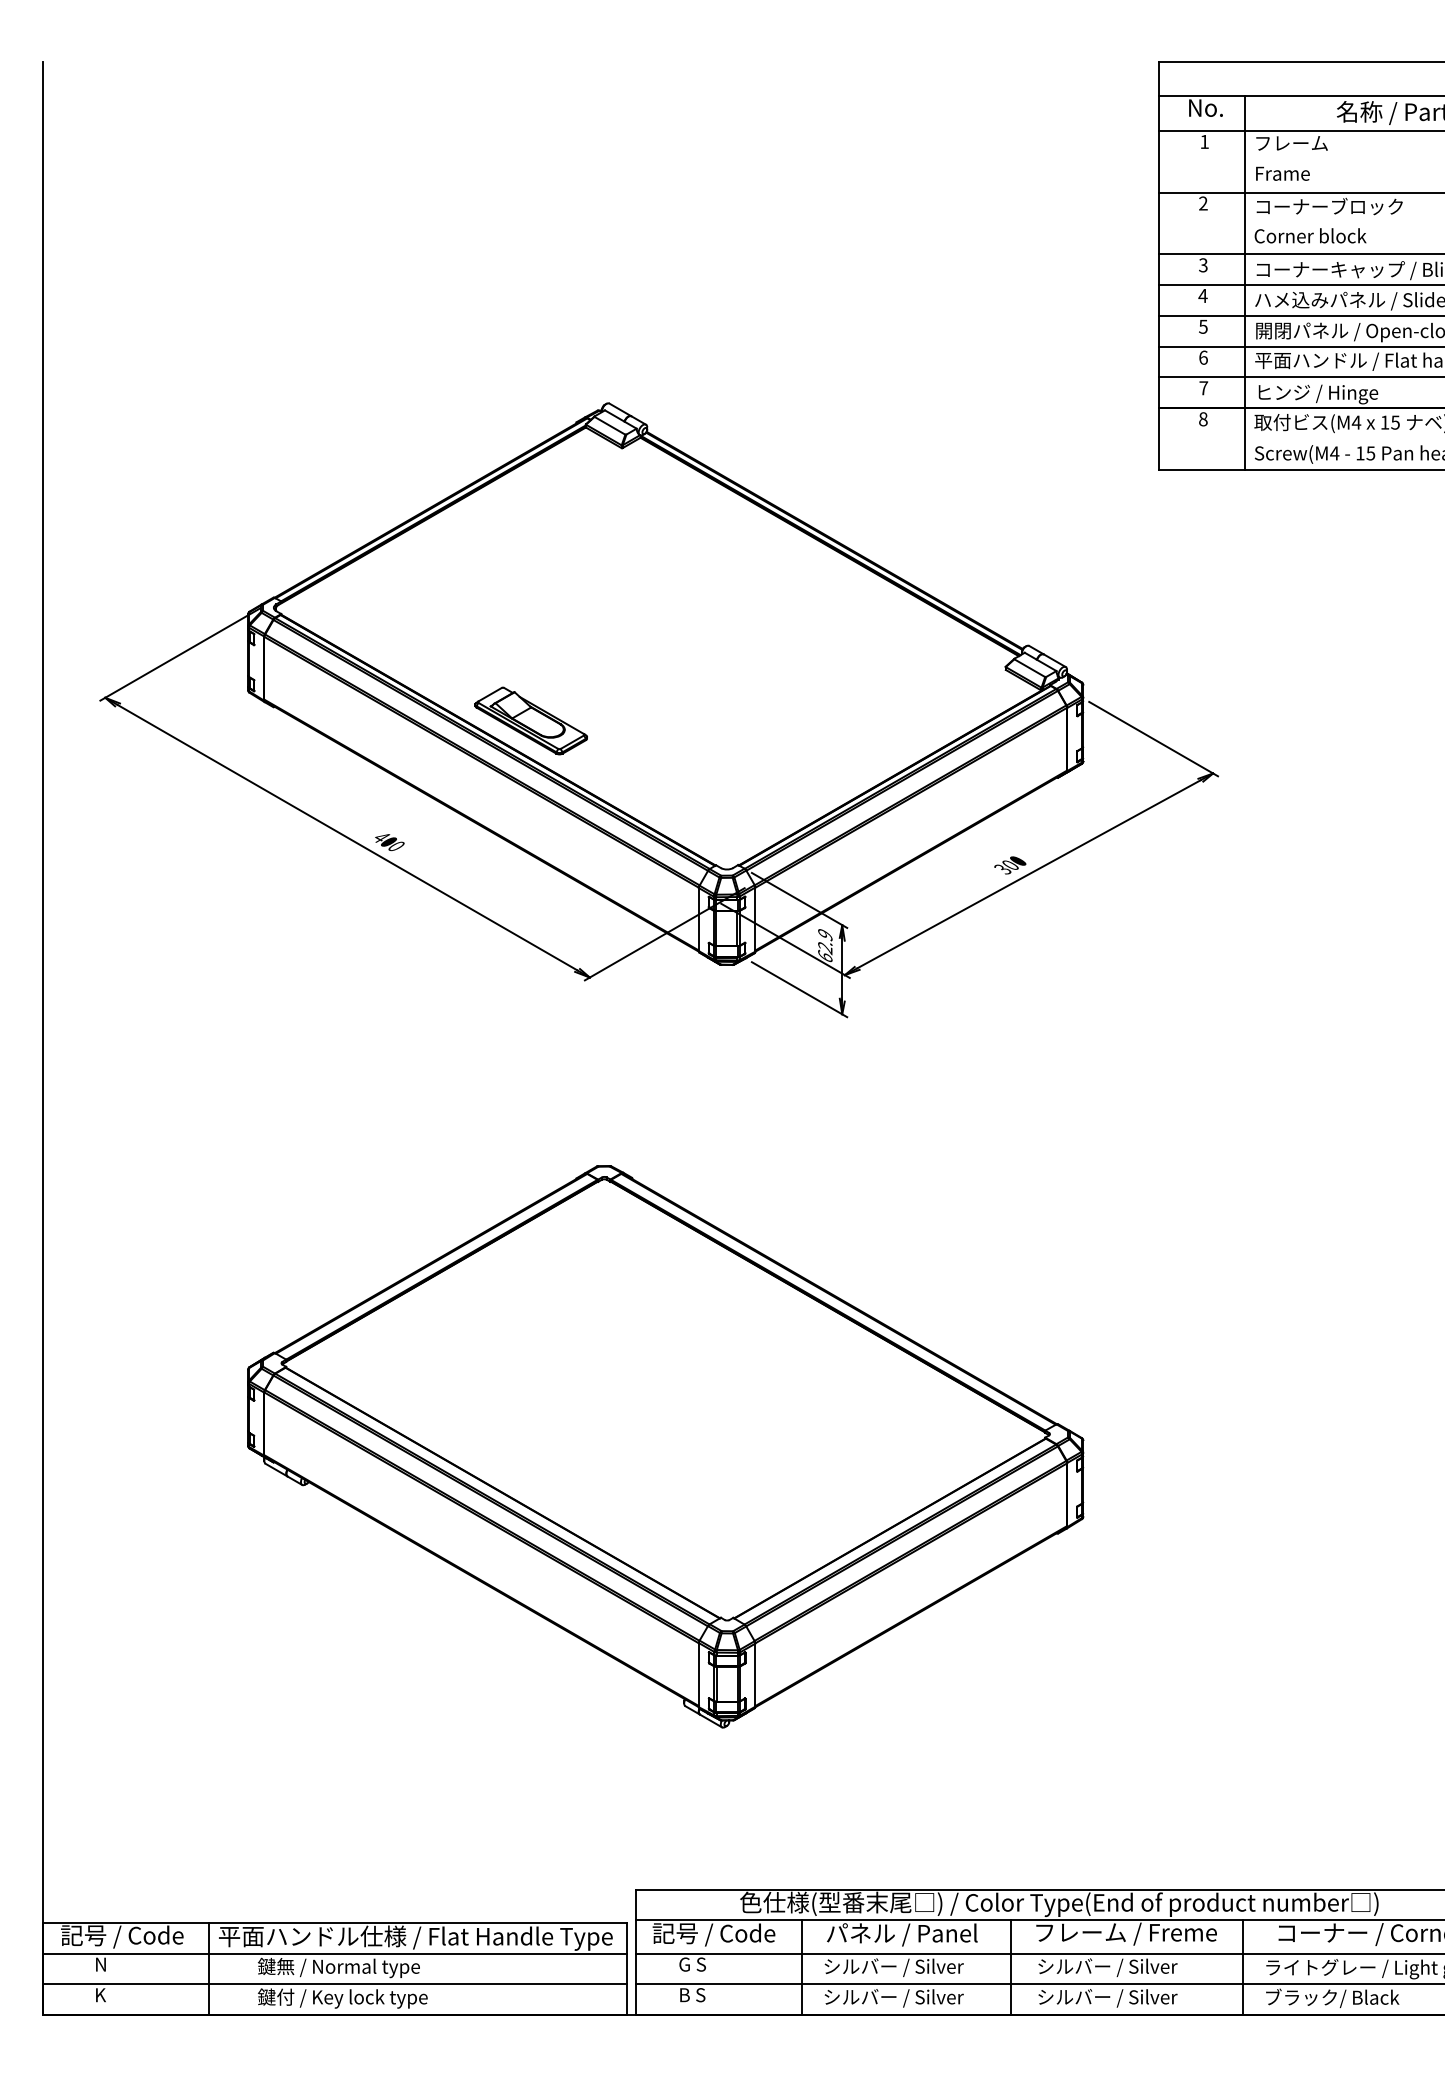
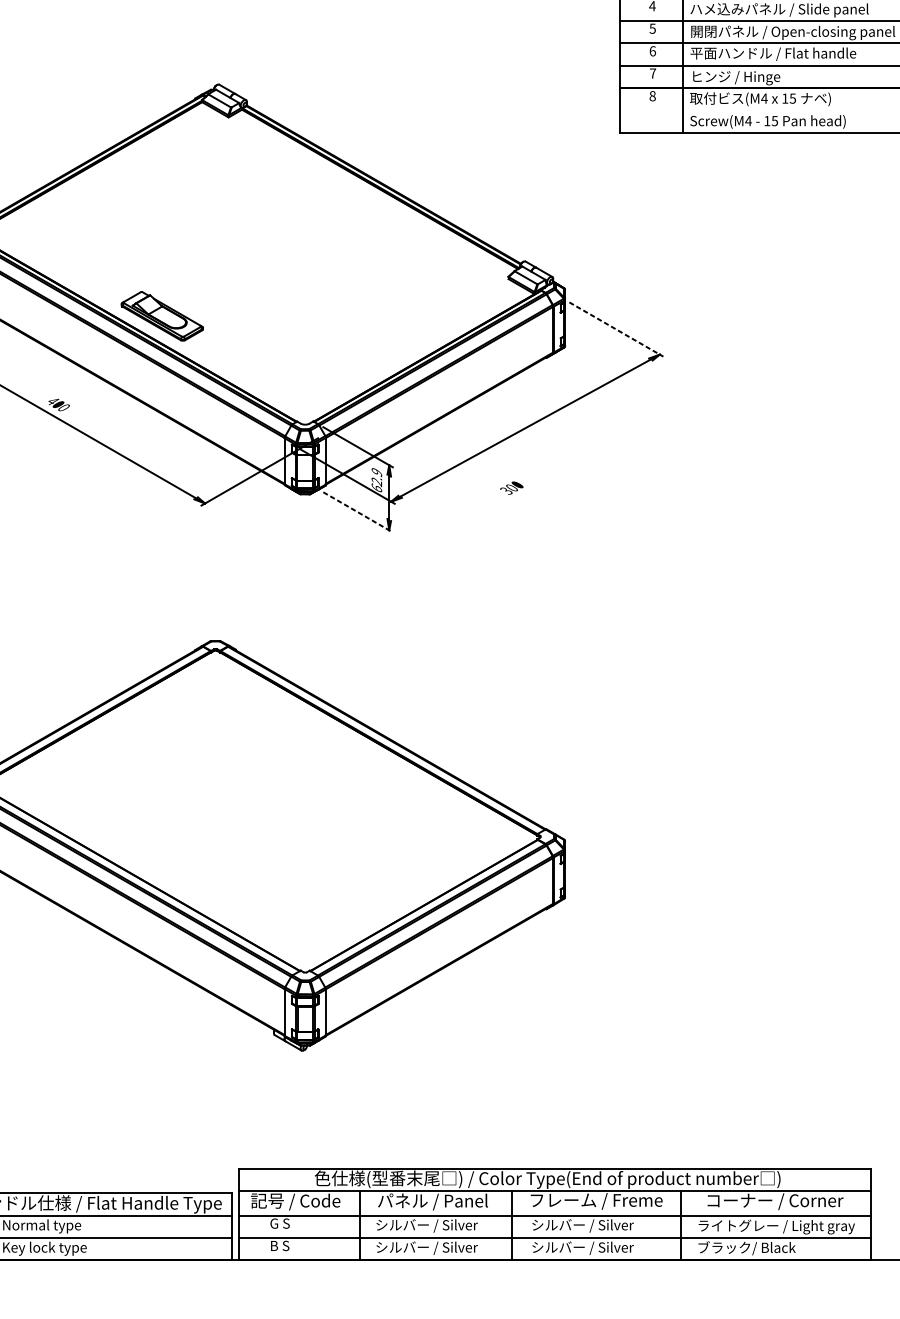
line: (1154, 739) -> (617, 329), solid -> dashed
text: (1010, 865) -> (512, 488), moved
line: (799, 989) -> (358, 512), solid -> dashed

